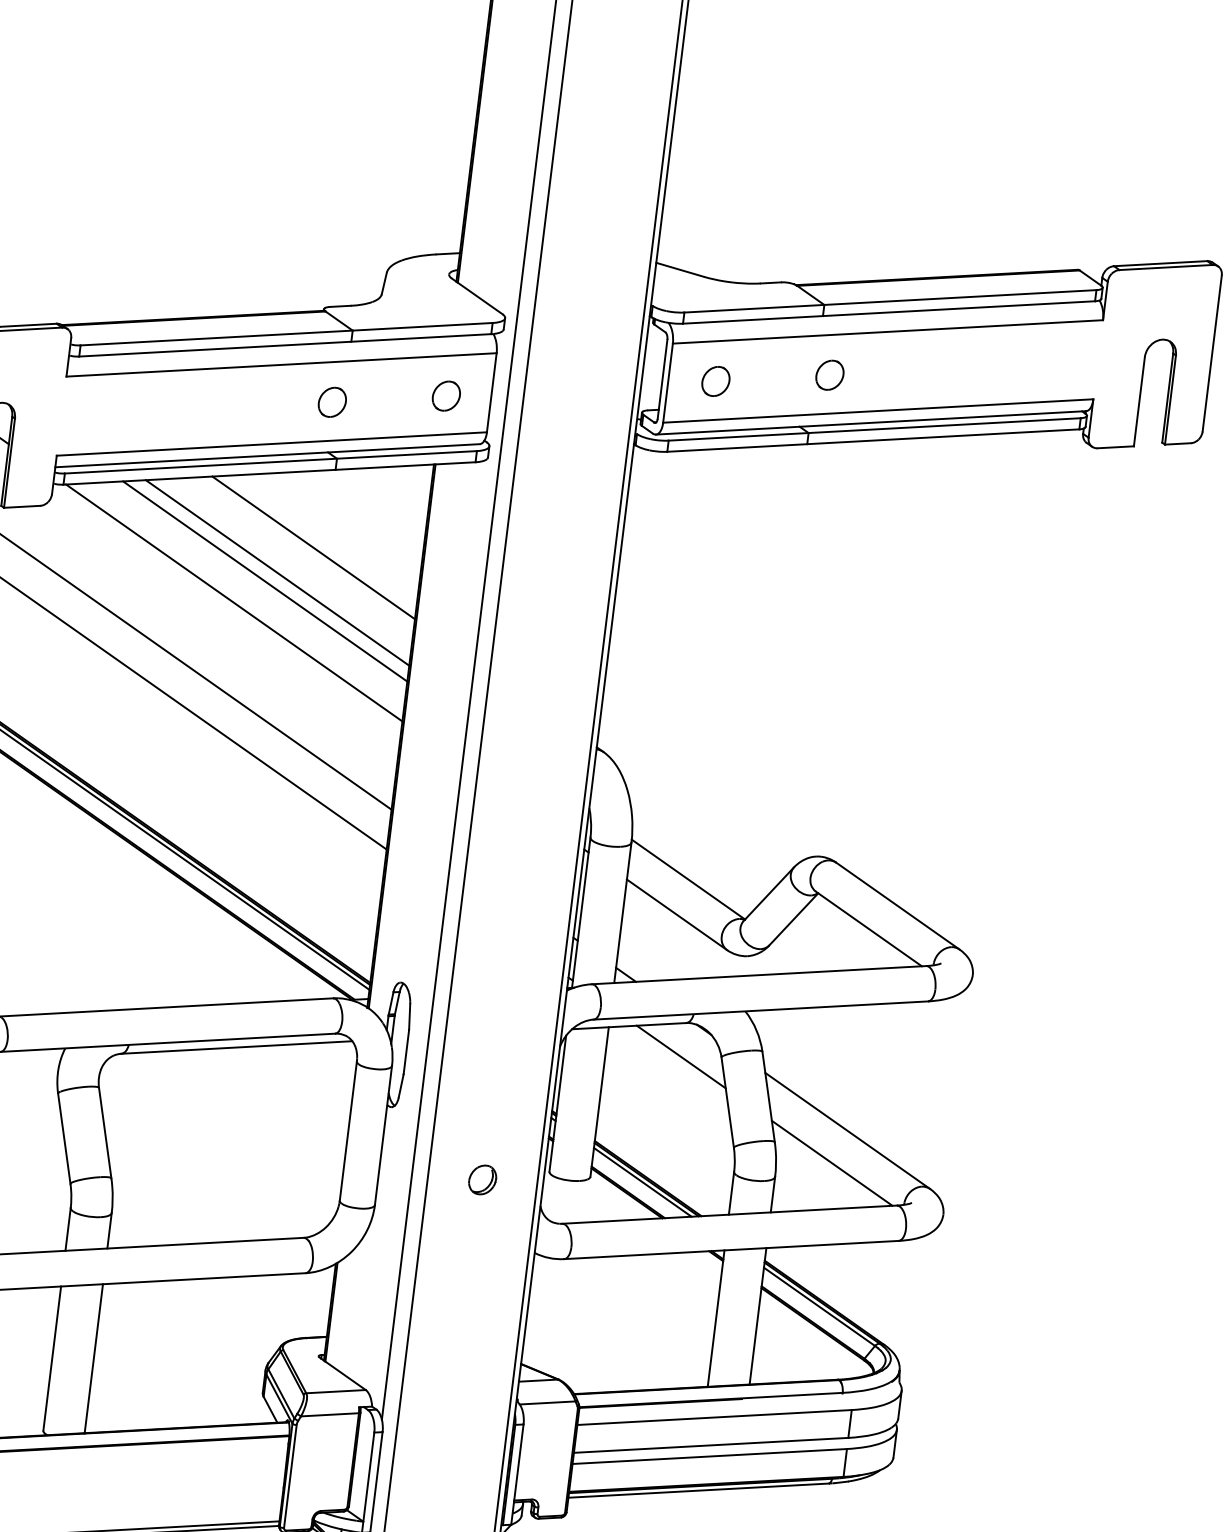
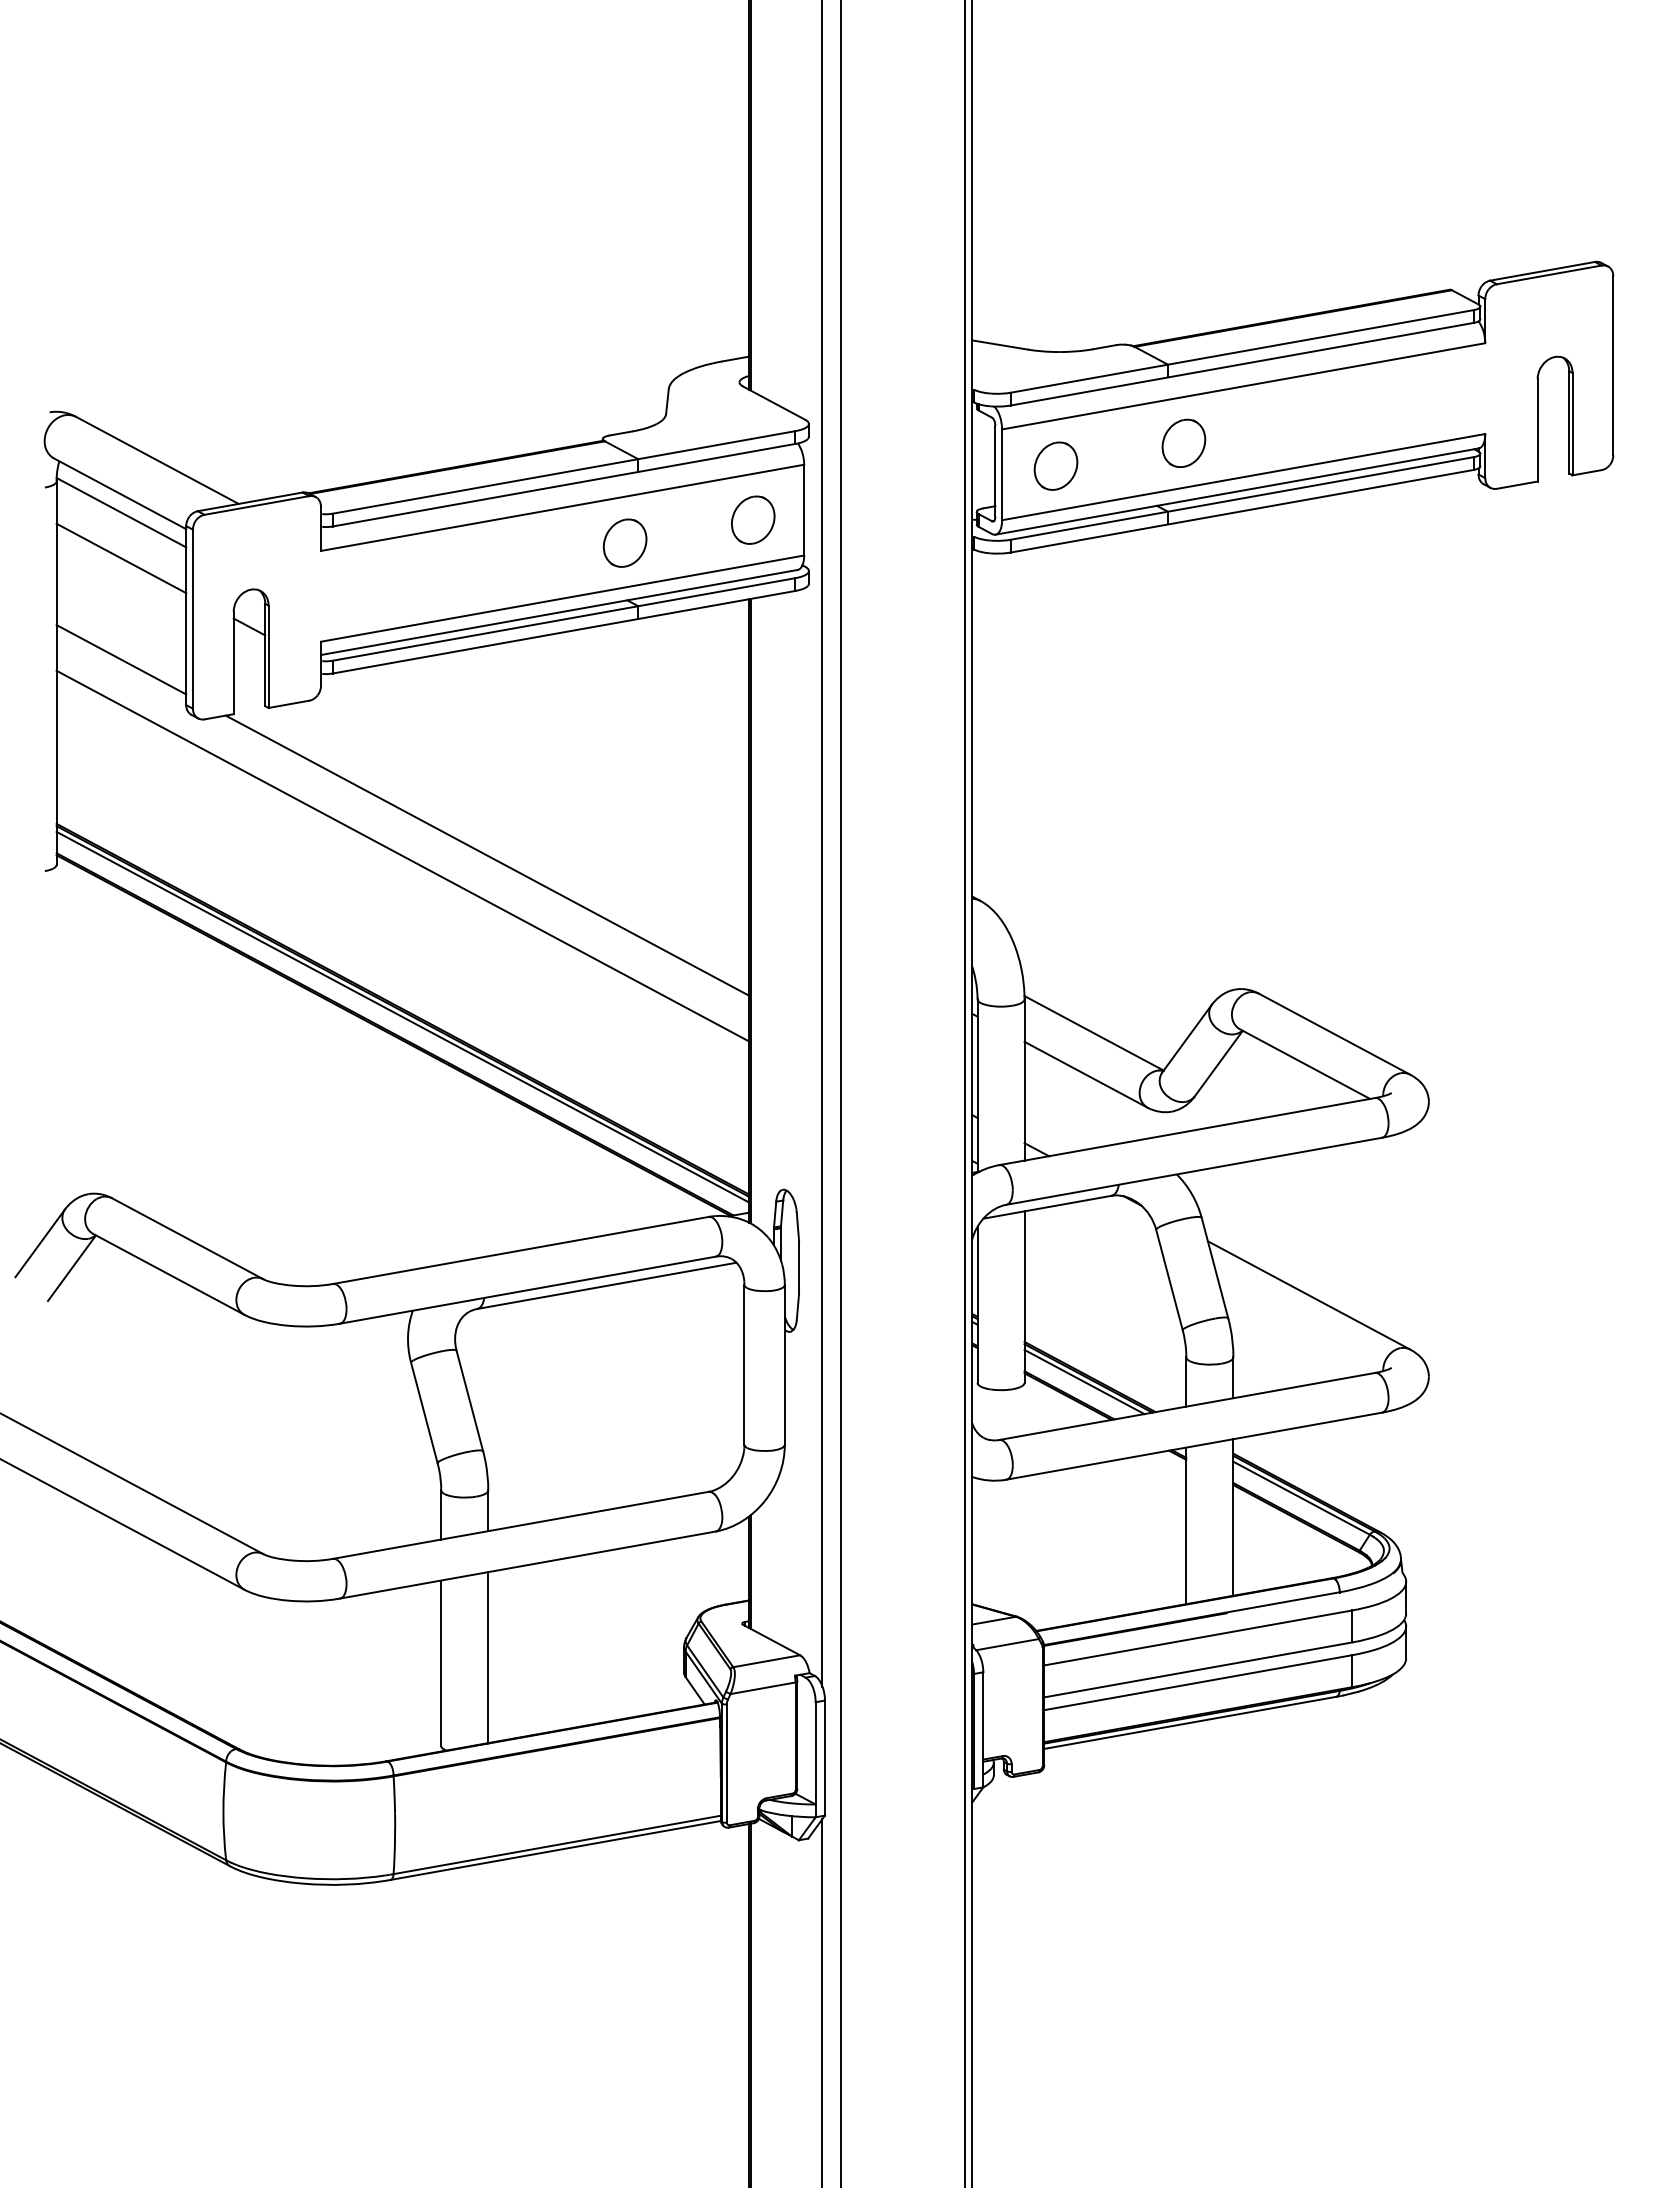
part: (830, 375) -> (1184, 443), size x1.4
part: (715, 381) -> (1055, 466), size x1.4
part: (446, 396) -> (753, 520), size x1.4
part: (332, 401) -> (625, 542), size x1.4
line: (313, 547) -> (623, 709), removed
line: (277, 572) -> (586, 743), removed
line: (264, 580) -> (573, 754), removed
line: (233, 602) -> (541, 783), removed
line: (681, 1056) -> (1110, 1234), removed
line: (831, 1162) -> (1295, 1333), removed
part: (482, 1179) -> (903, 1401), removed

